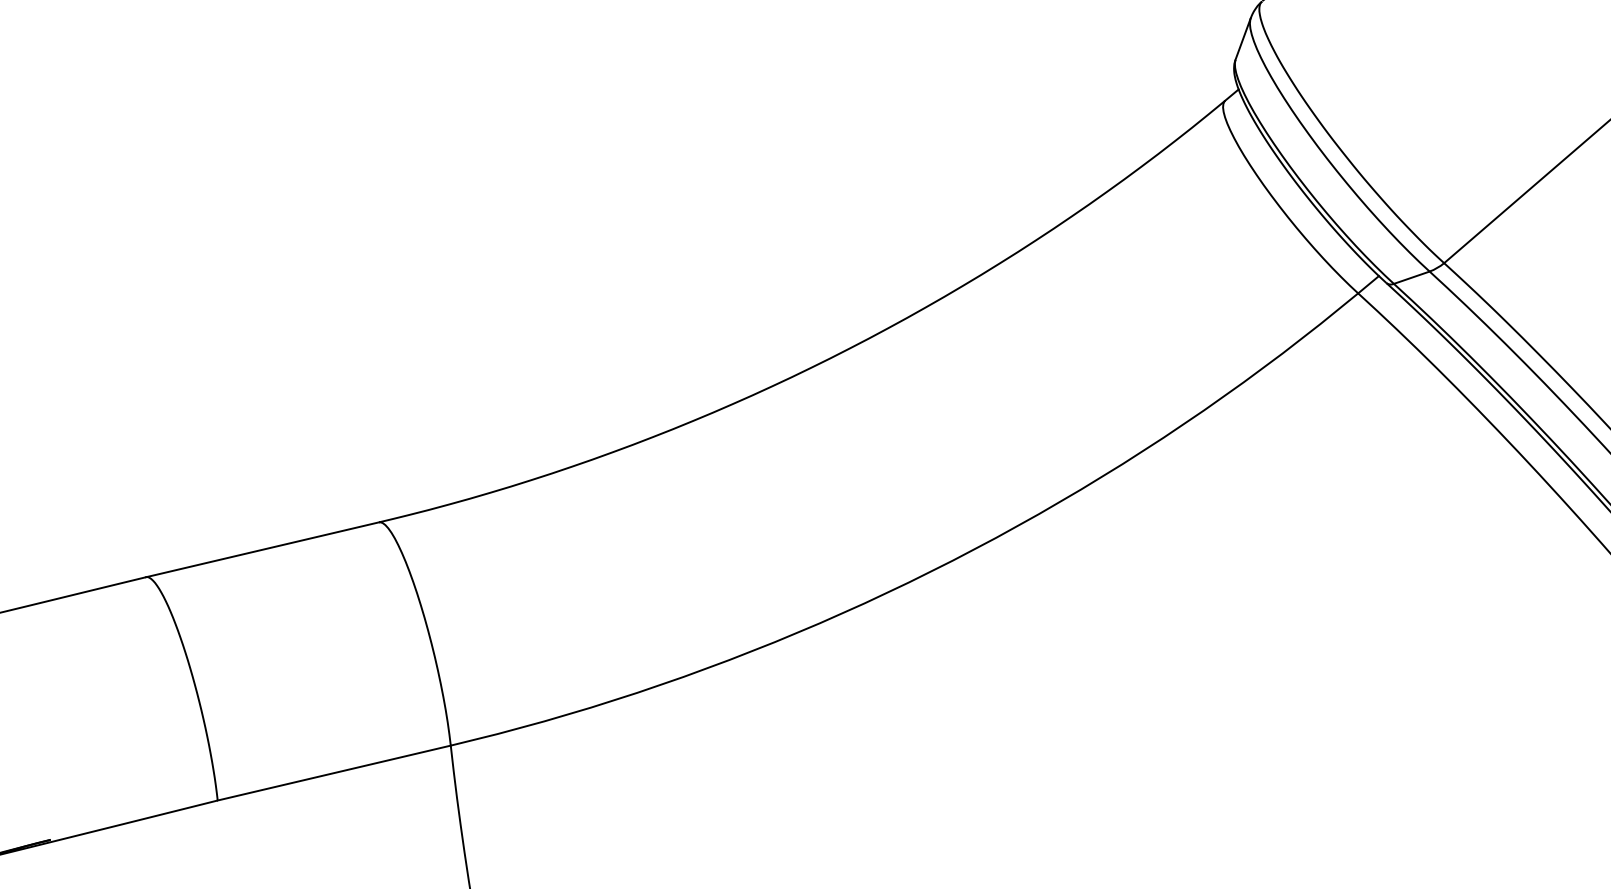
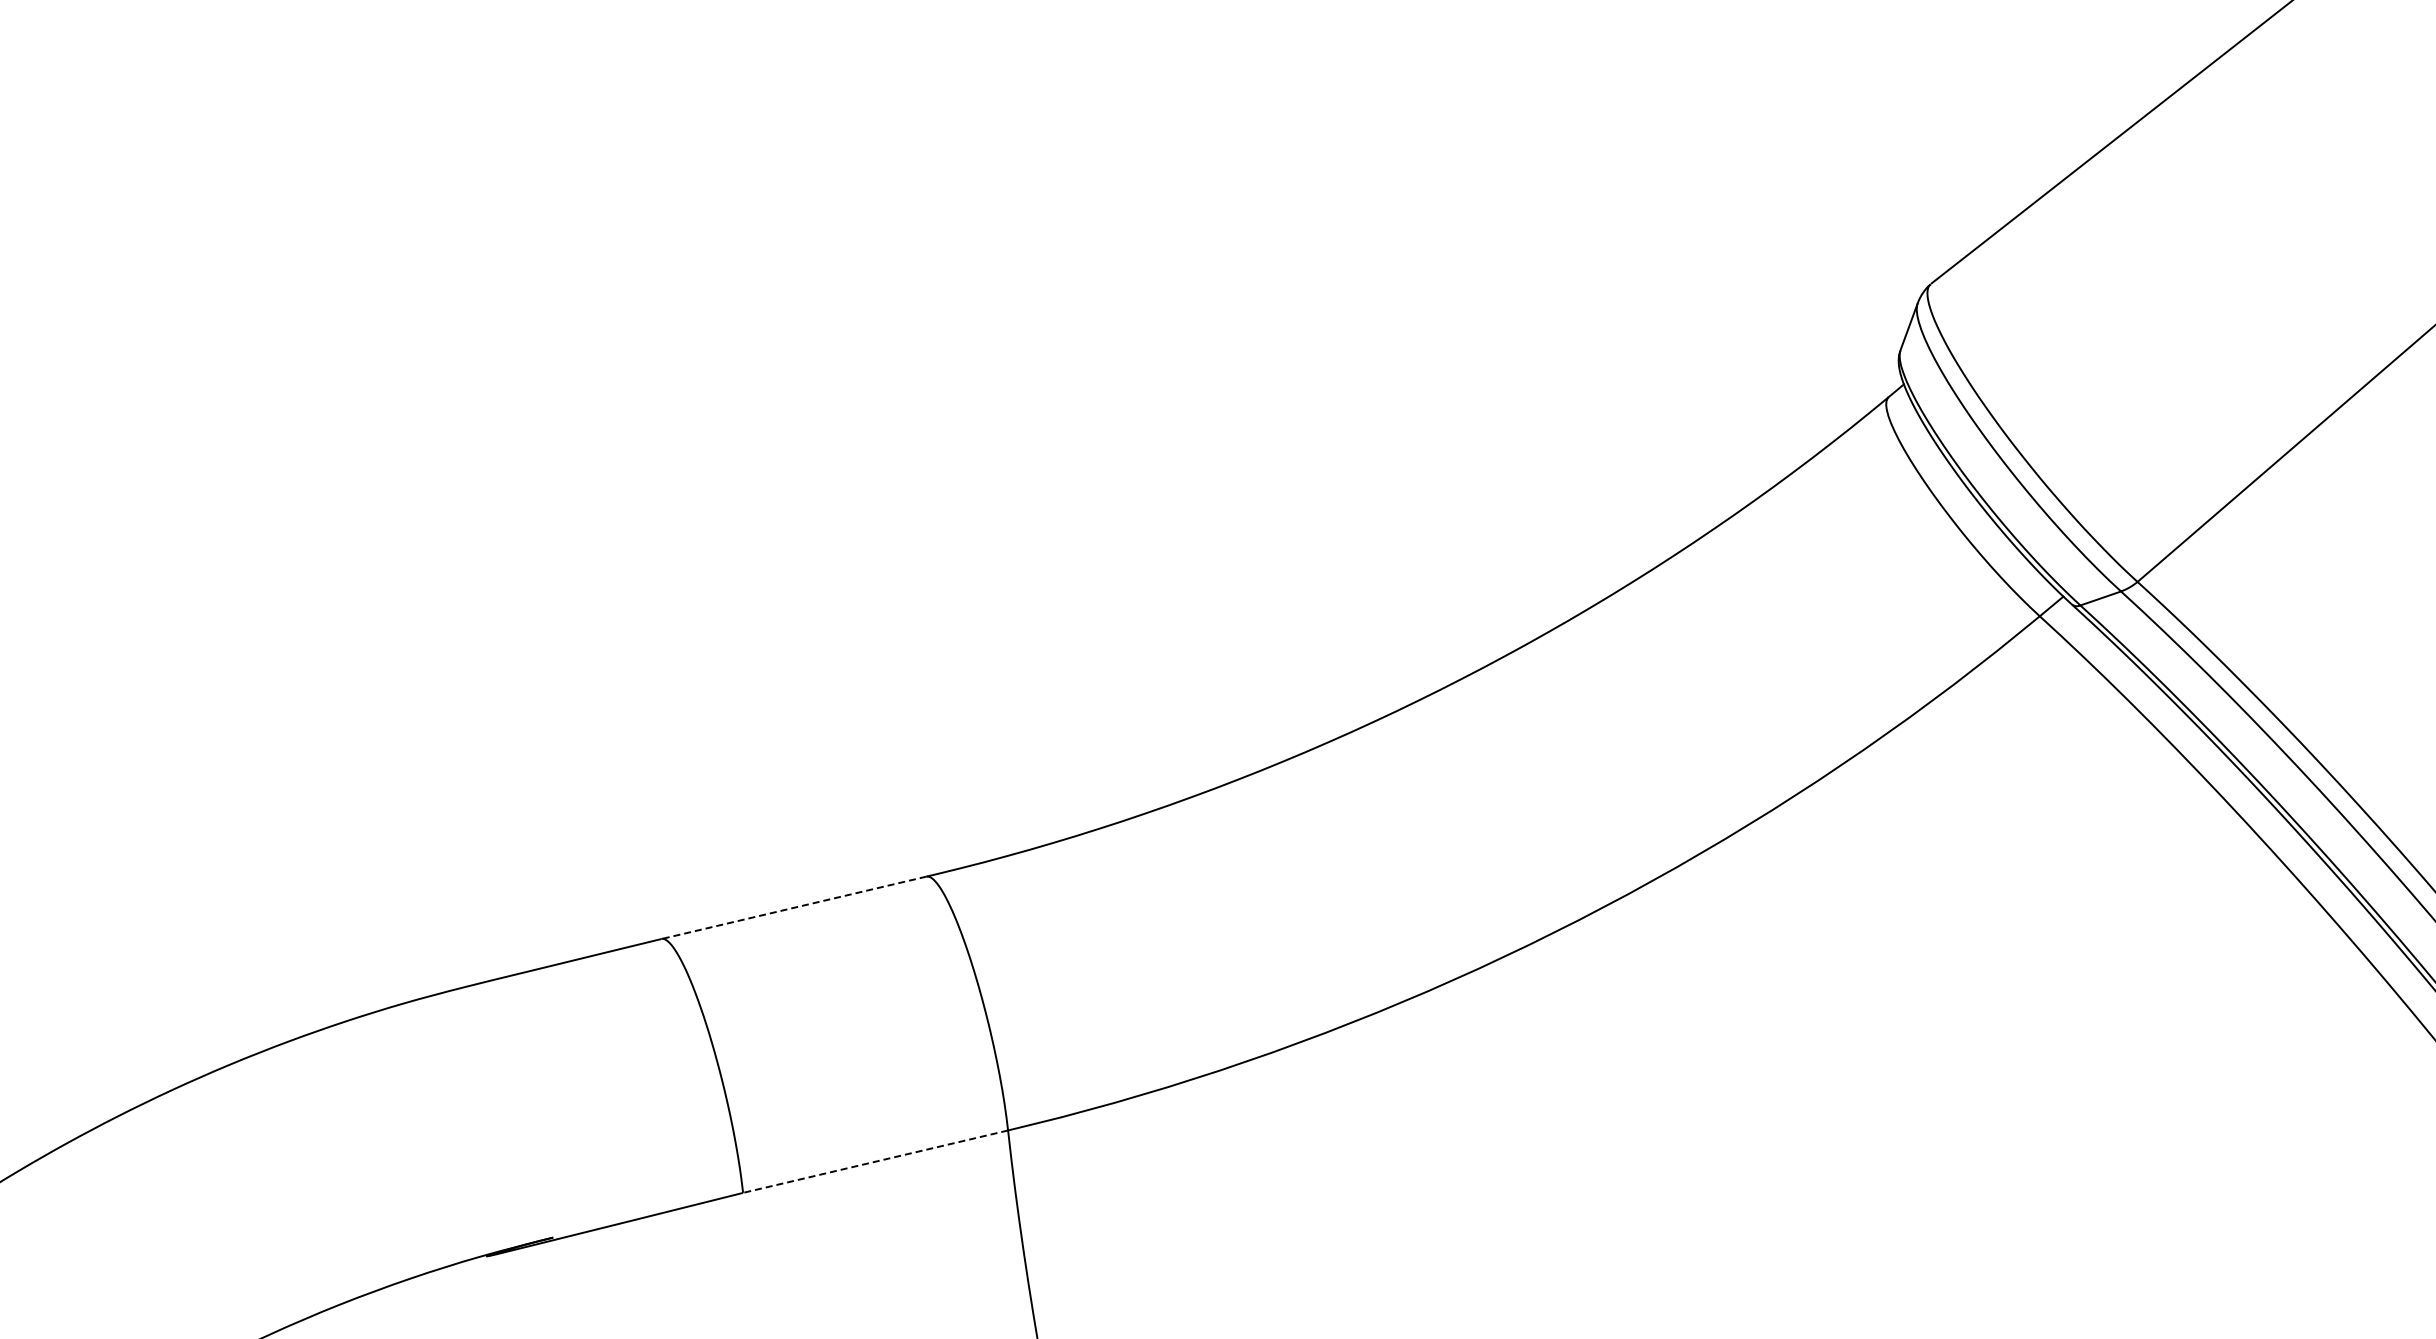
line: (262, 549) -> (793, 907), solid -> dashed
line: (334, 772) -> (875, 1161), solid -> dashed

